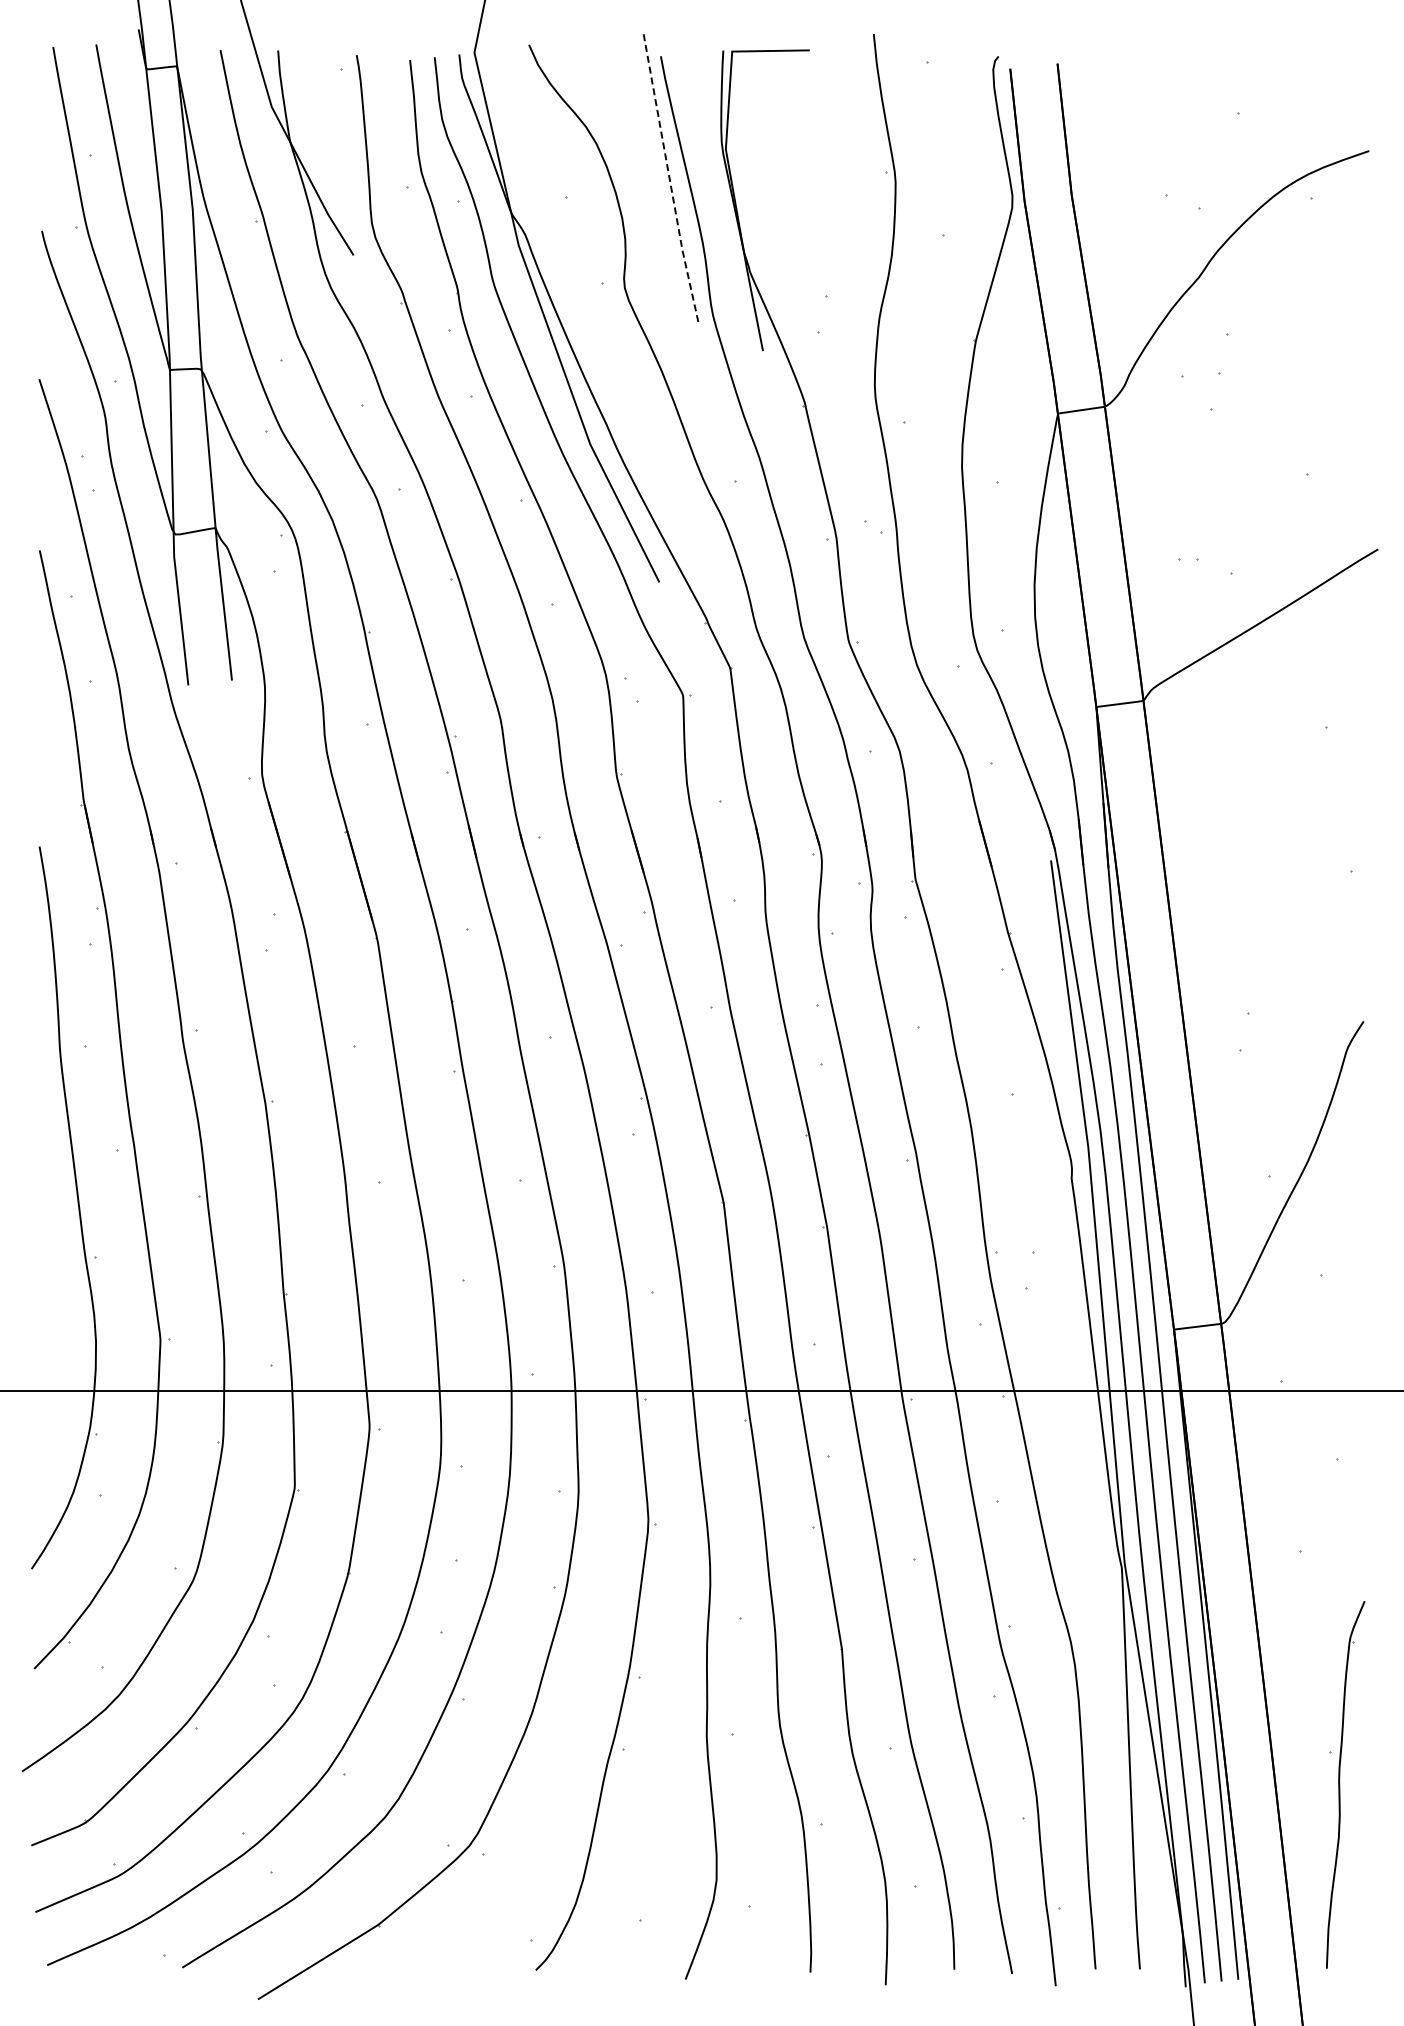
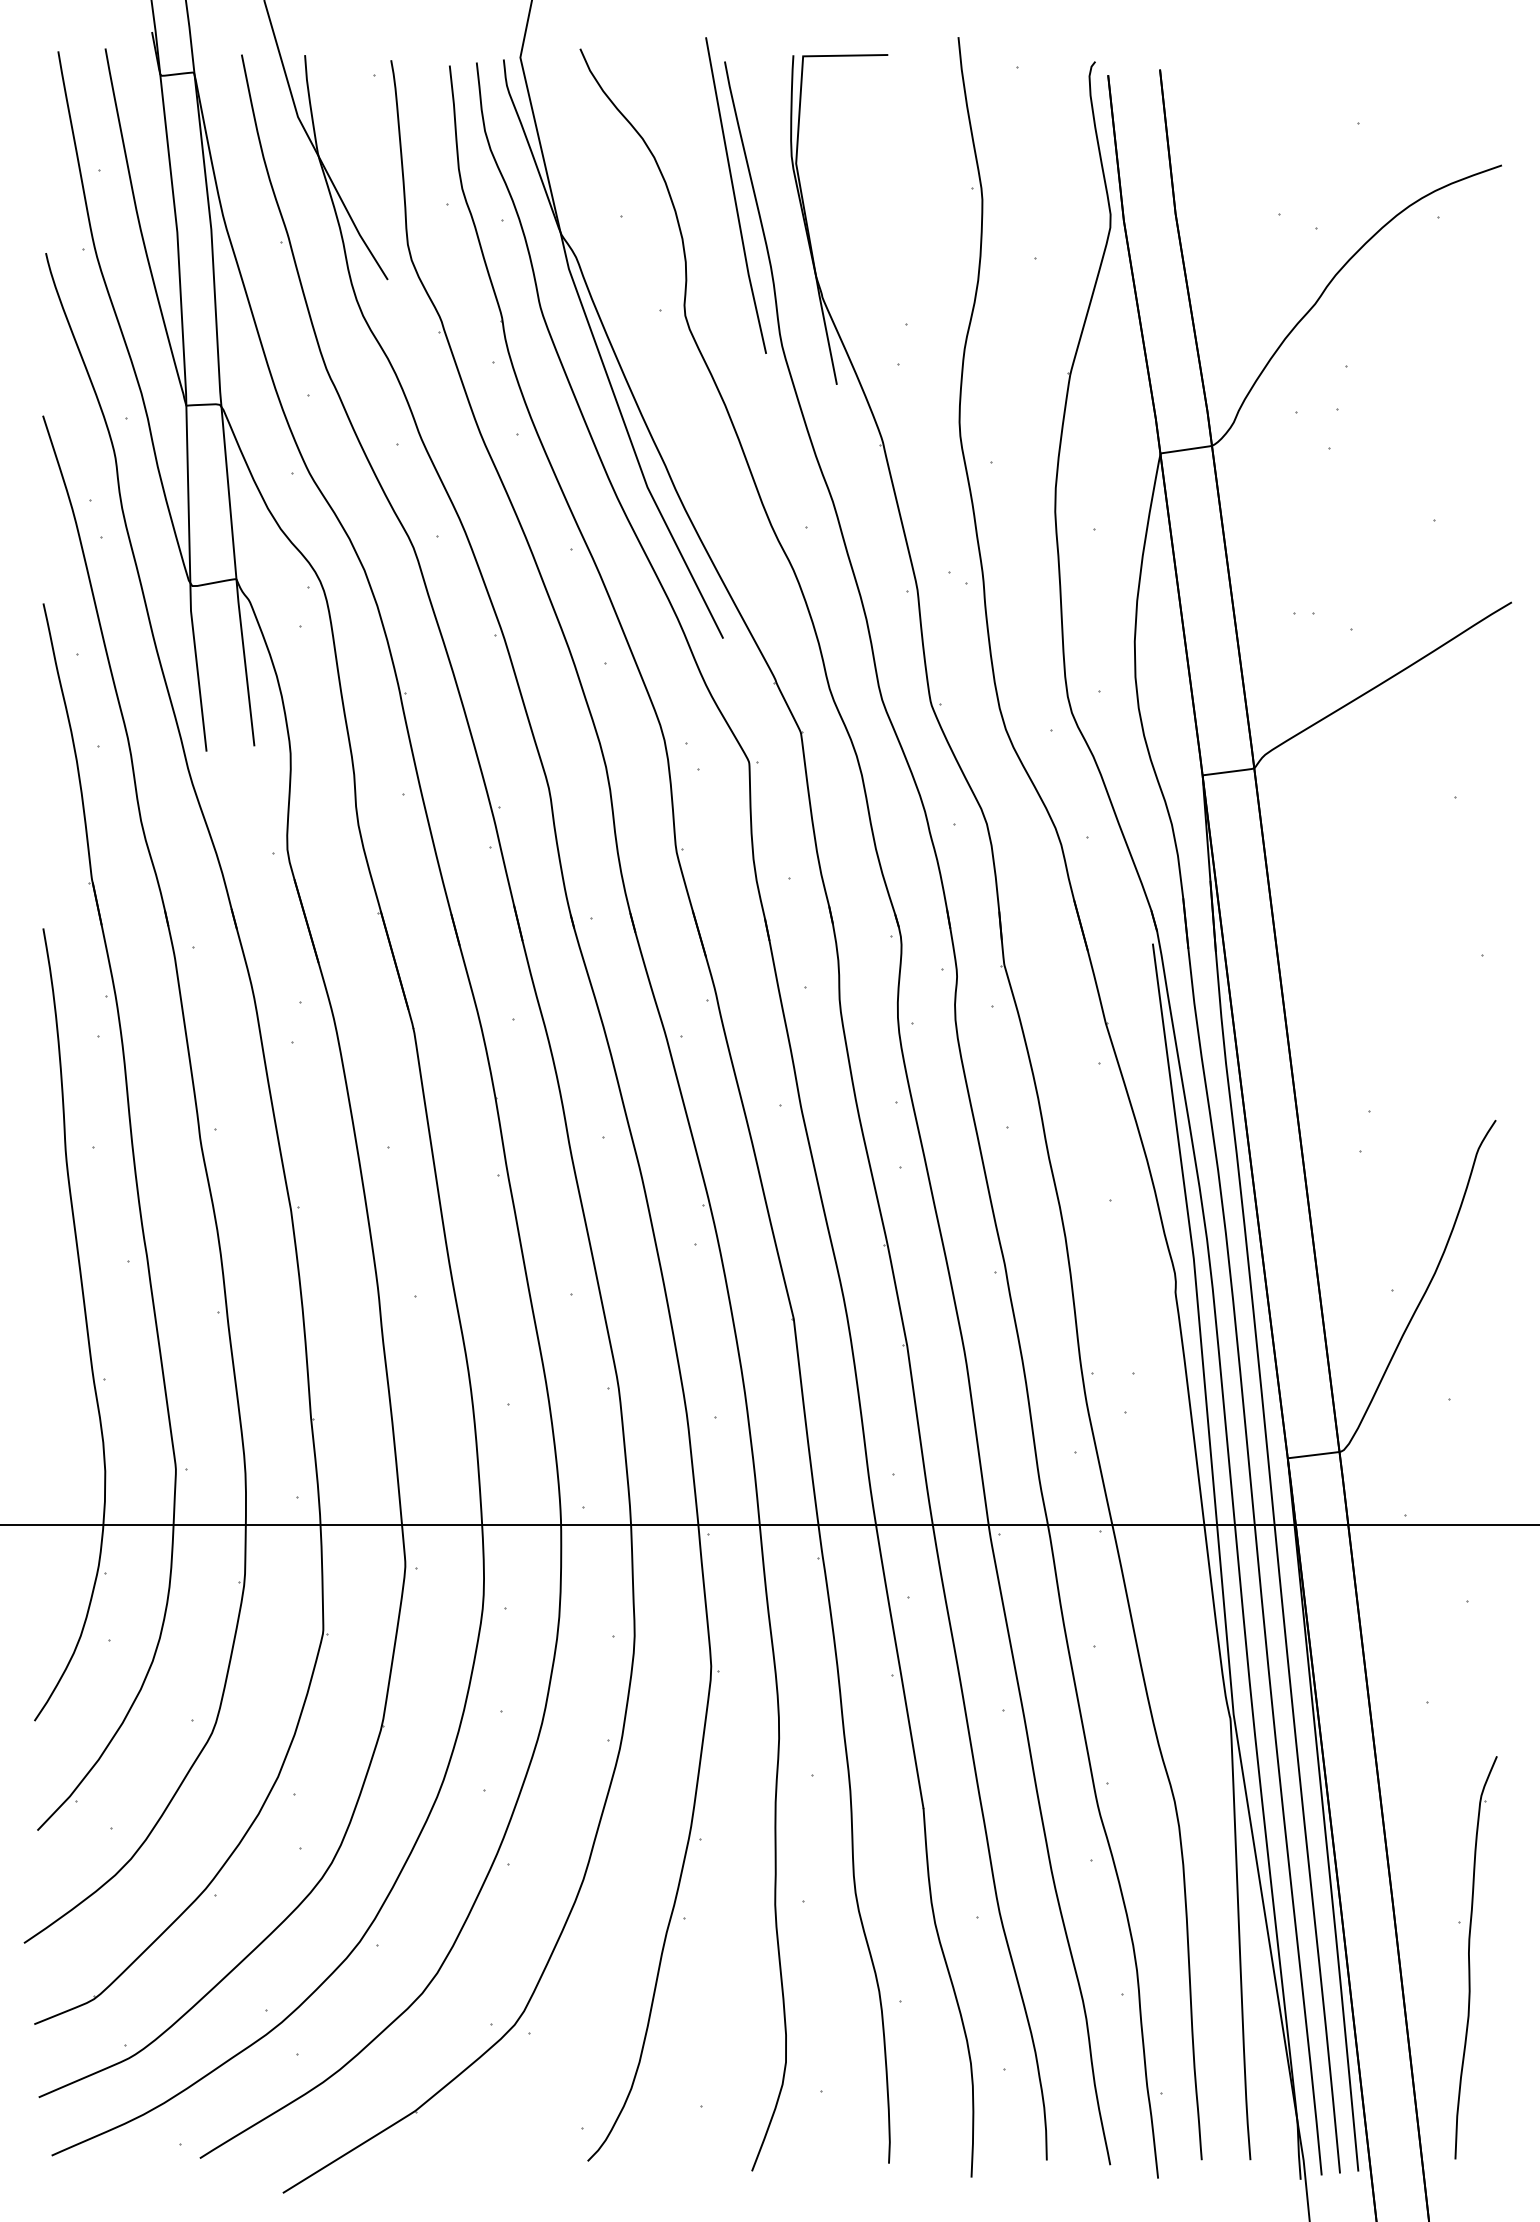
line: (669, 179) -> (734, 196), dashed -> solid

